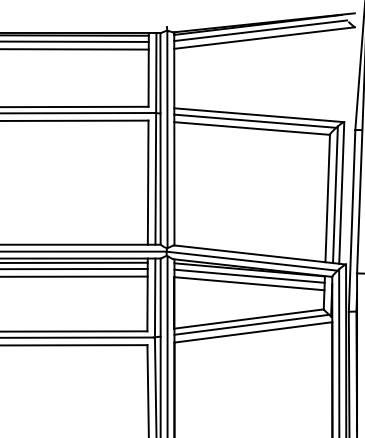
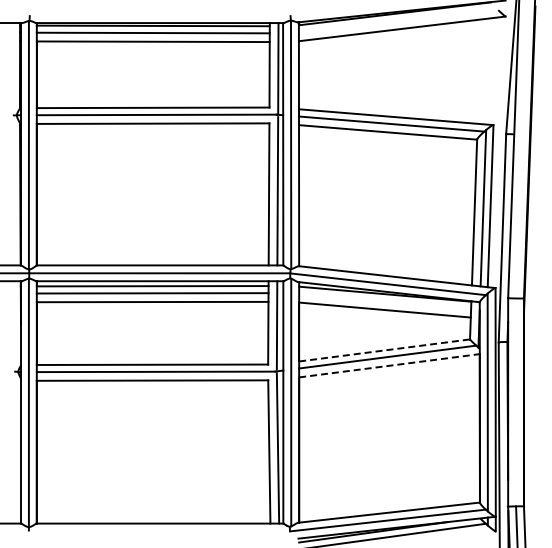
line: (260, 30) -> (397, 20), removed
line: (249, 276) -> (385, 301), removed
line: (249, 319) -> (385, 350), solid -> dashed
line: (253, 332) -> (389, 365), solid -> dashed

